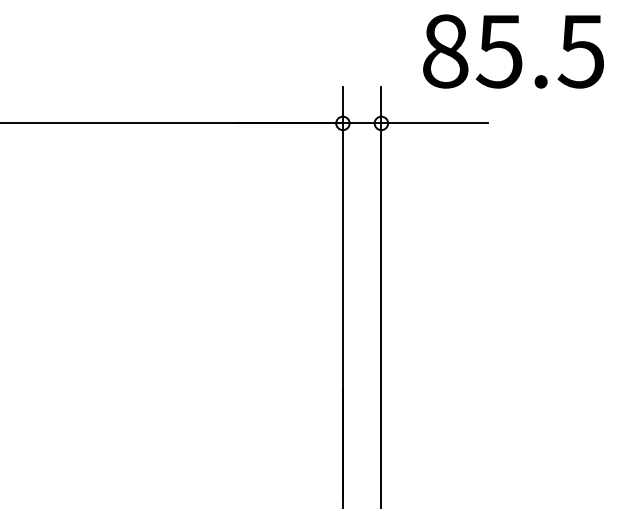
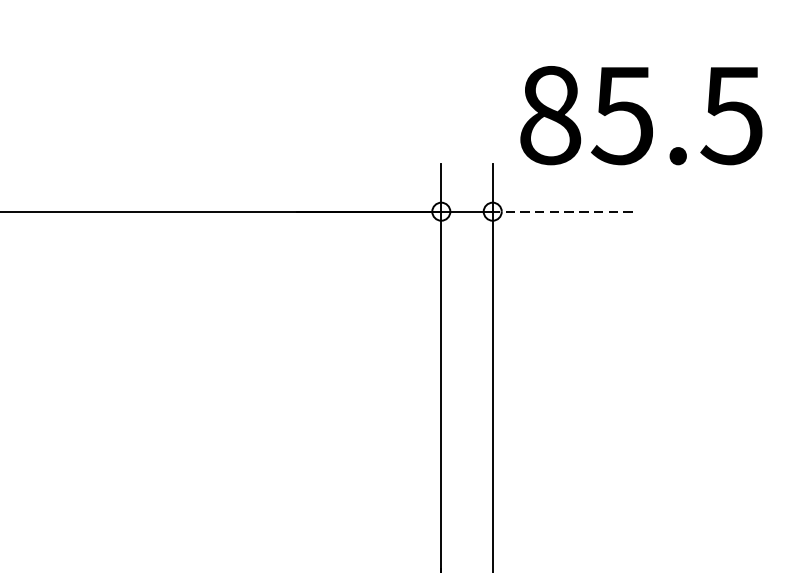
text: (513, 51) -> (641, 115), moved
line: (434, 123) -> (563, 211), solid -> dashed

